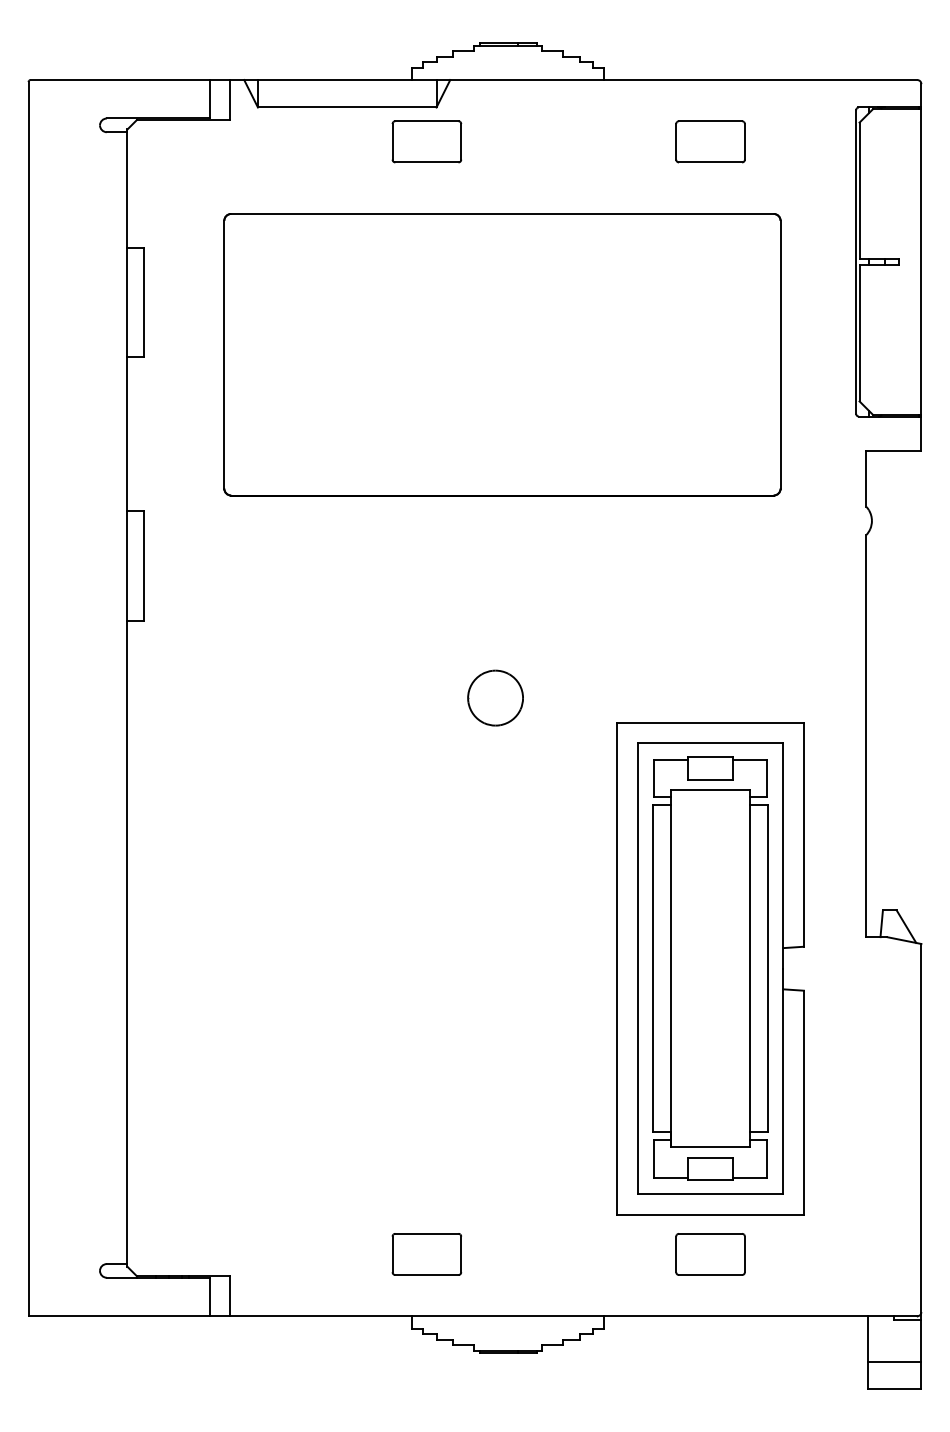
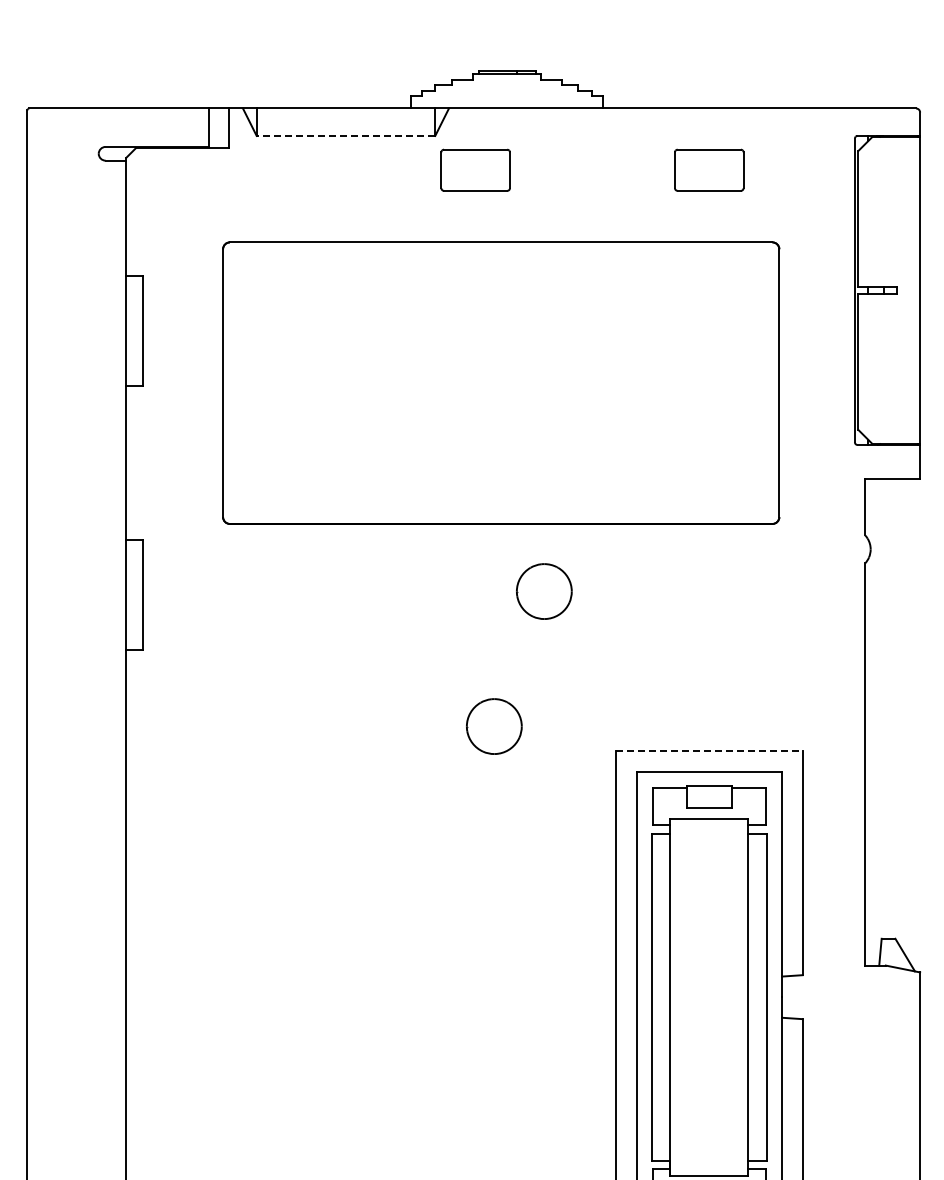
line: (346, 107) -> (345, 135), solid -> dashed
part: (426, 141) -> (475, 169), moved
part: (545, 562) -> (544, 590), added
line: (711, 722) -> (710, 750), solid -> dashed

